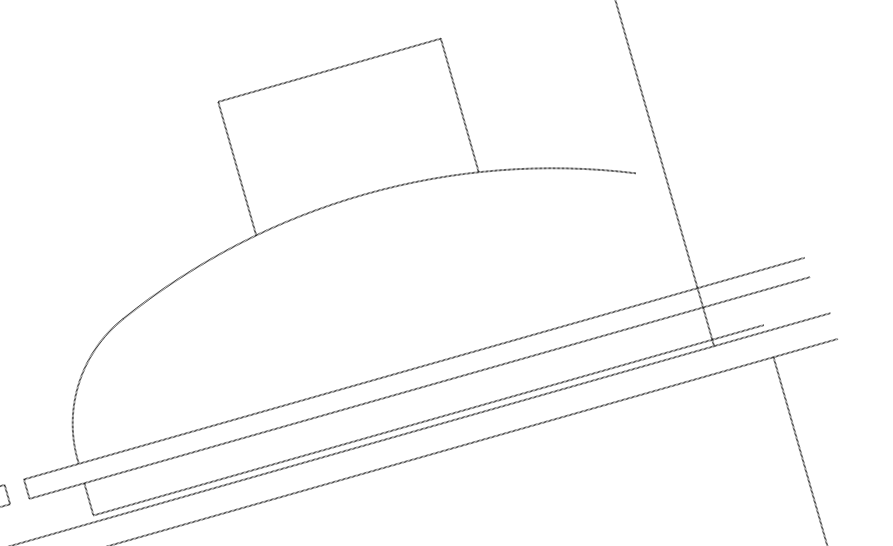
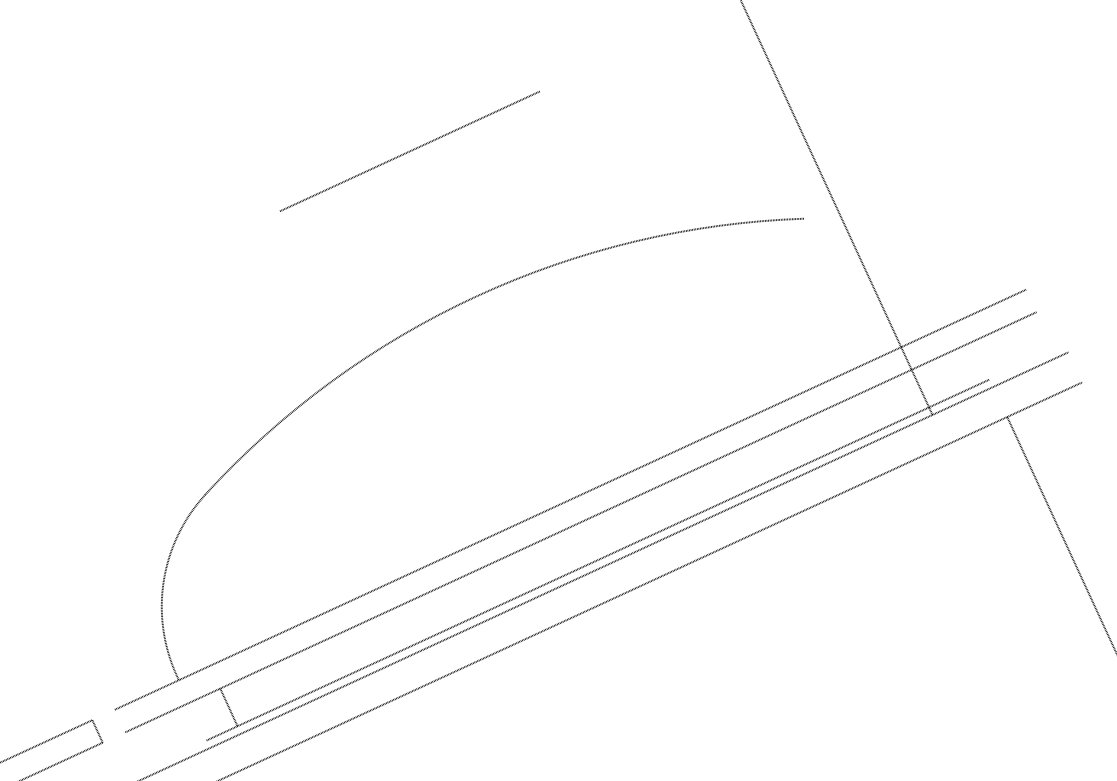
line: (459, 105) -> (575, 169), removed
line: (236, 168) -> (315, 289), removed
line: (26, 488) -> (119, 720), removed
line: (88, 499) -> (228, 707), moved

